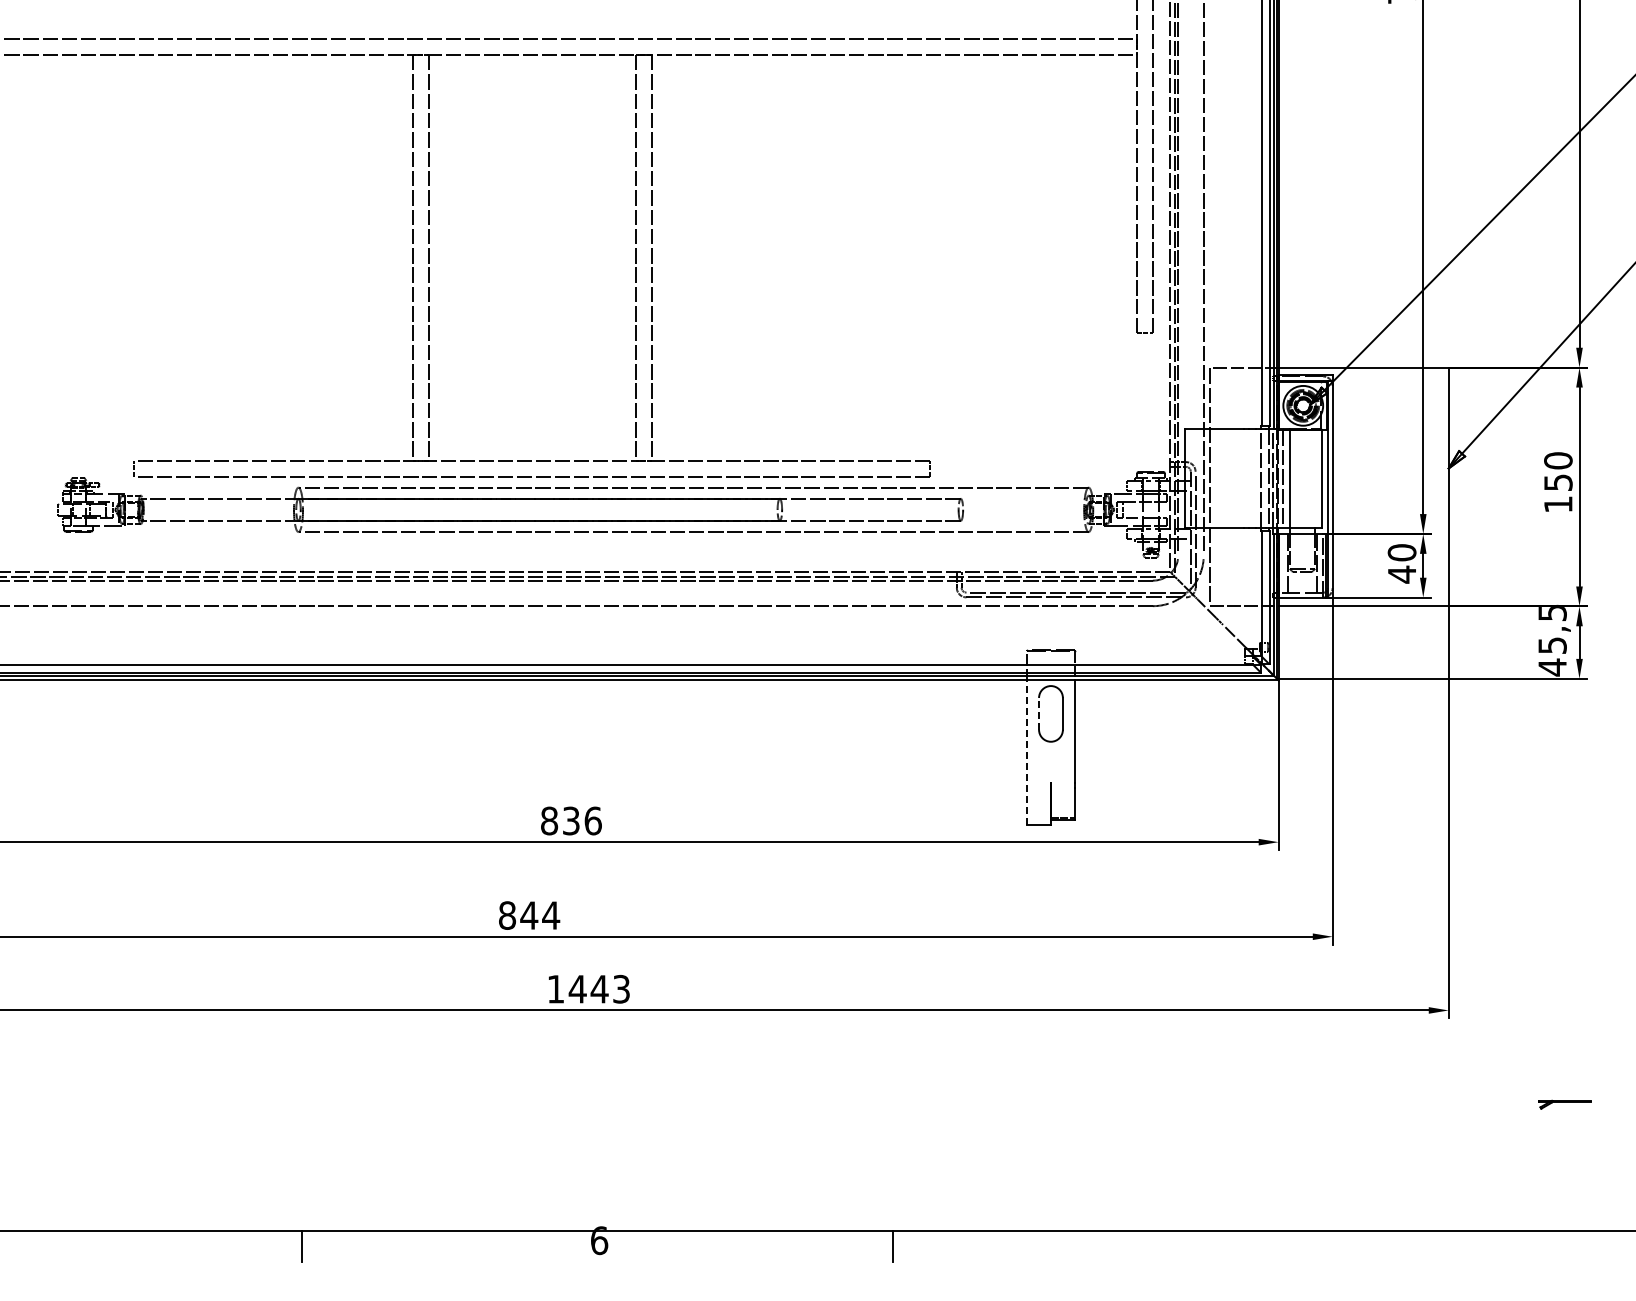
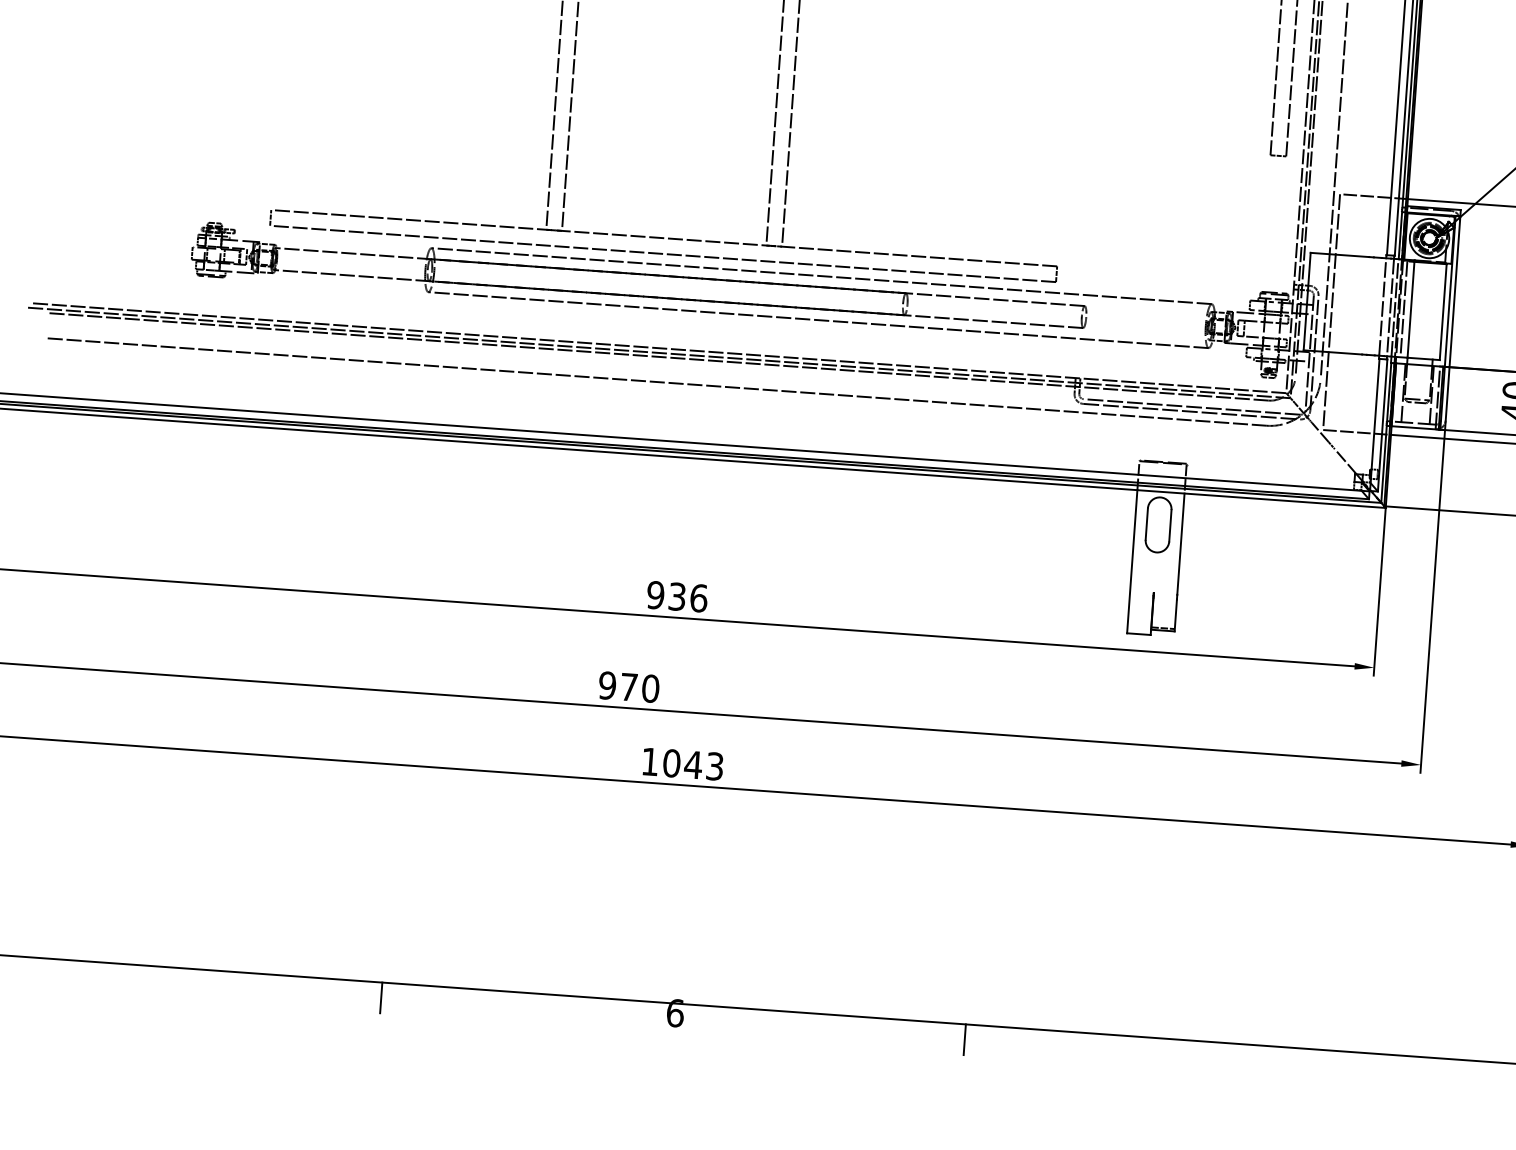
line: (1039, 713) -> (1147, 523), dashed -> solid
line: (1027, 752) -> (1132, 561), dashed -> solid
text: (549, 820) -> (655, 594), 836 -> 936
text: (529, 915) -> (629, 687), 844 -> 970
text: (577, 988) -> (671, 762), 1443 -> 1043

